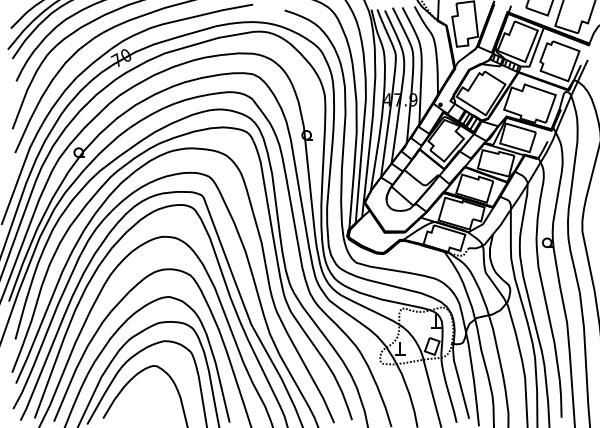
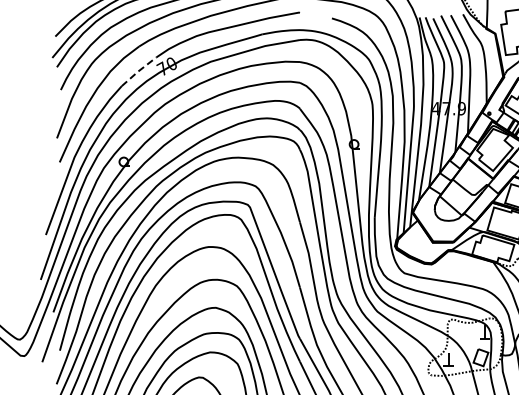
line: (92, 63) -> (137, 71), solid -> dashed

